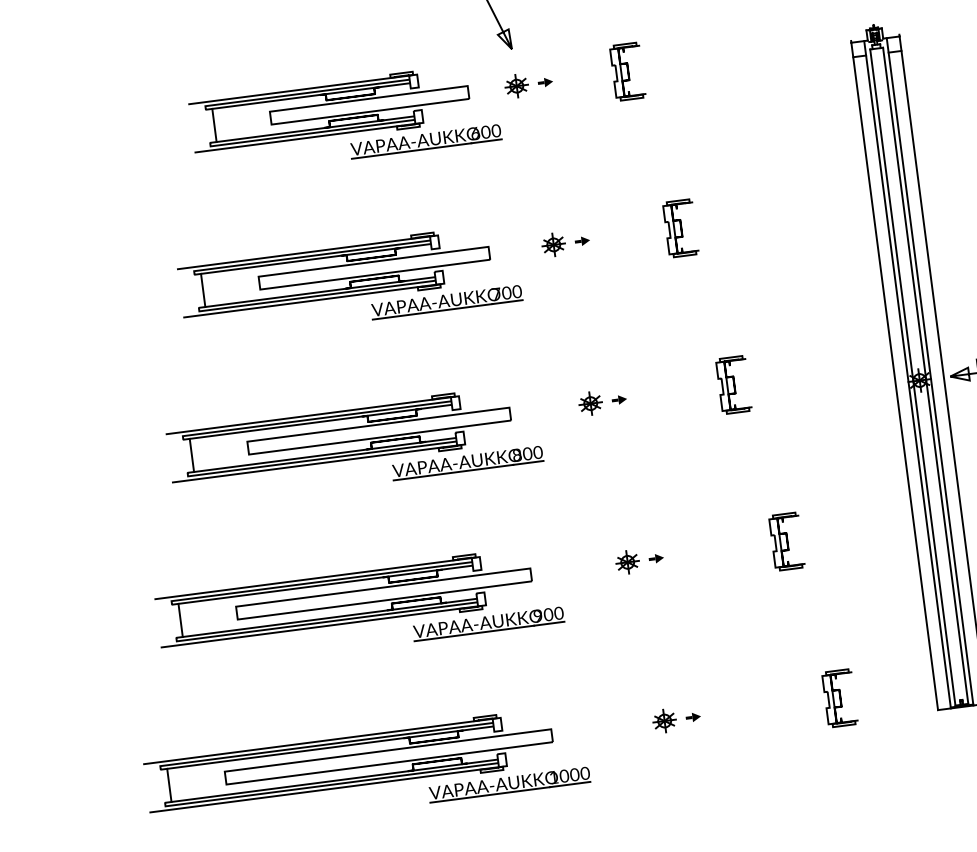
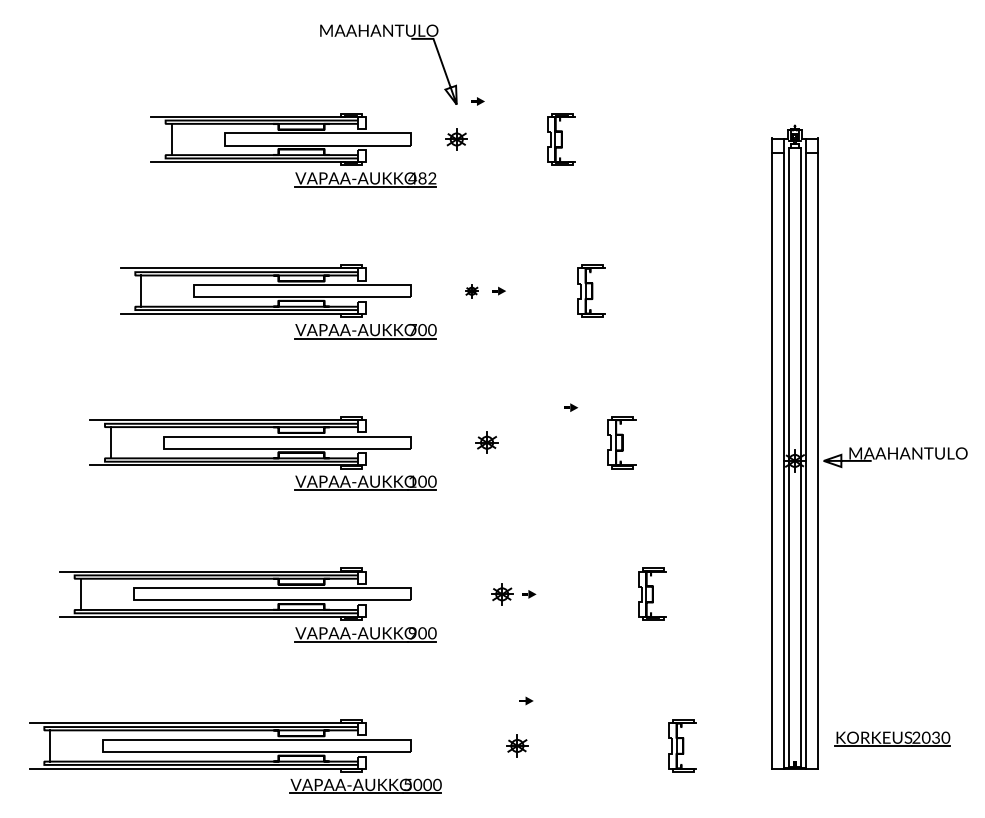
part: (545, 82) -> (477, 101), moved
text: (485, 132) -> (422, 178), 600 -> 482
part: (553, 245) -> (471, 291), size x0.6
part: (619, 399) -> (571, 407), moved
text: (516, 455) -> (412, 481), 800 -> 100
part: (693, 716) -> (526, 700), moved
text: (553, 777) -> (407, 784), 1000 -> 5000

